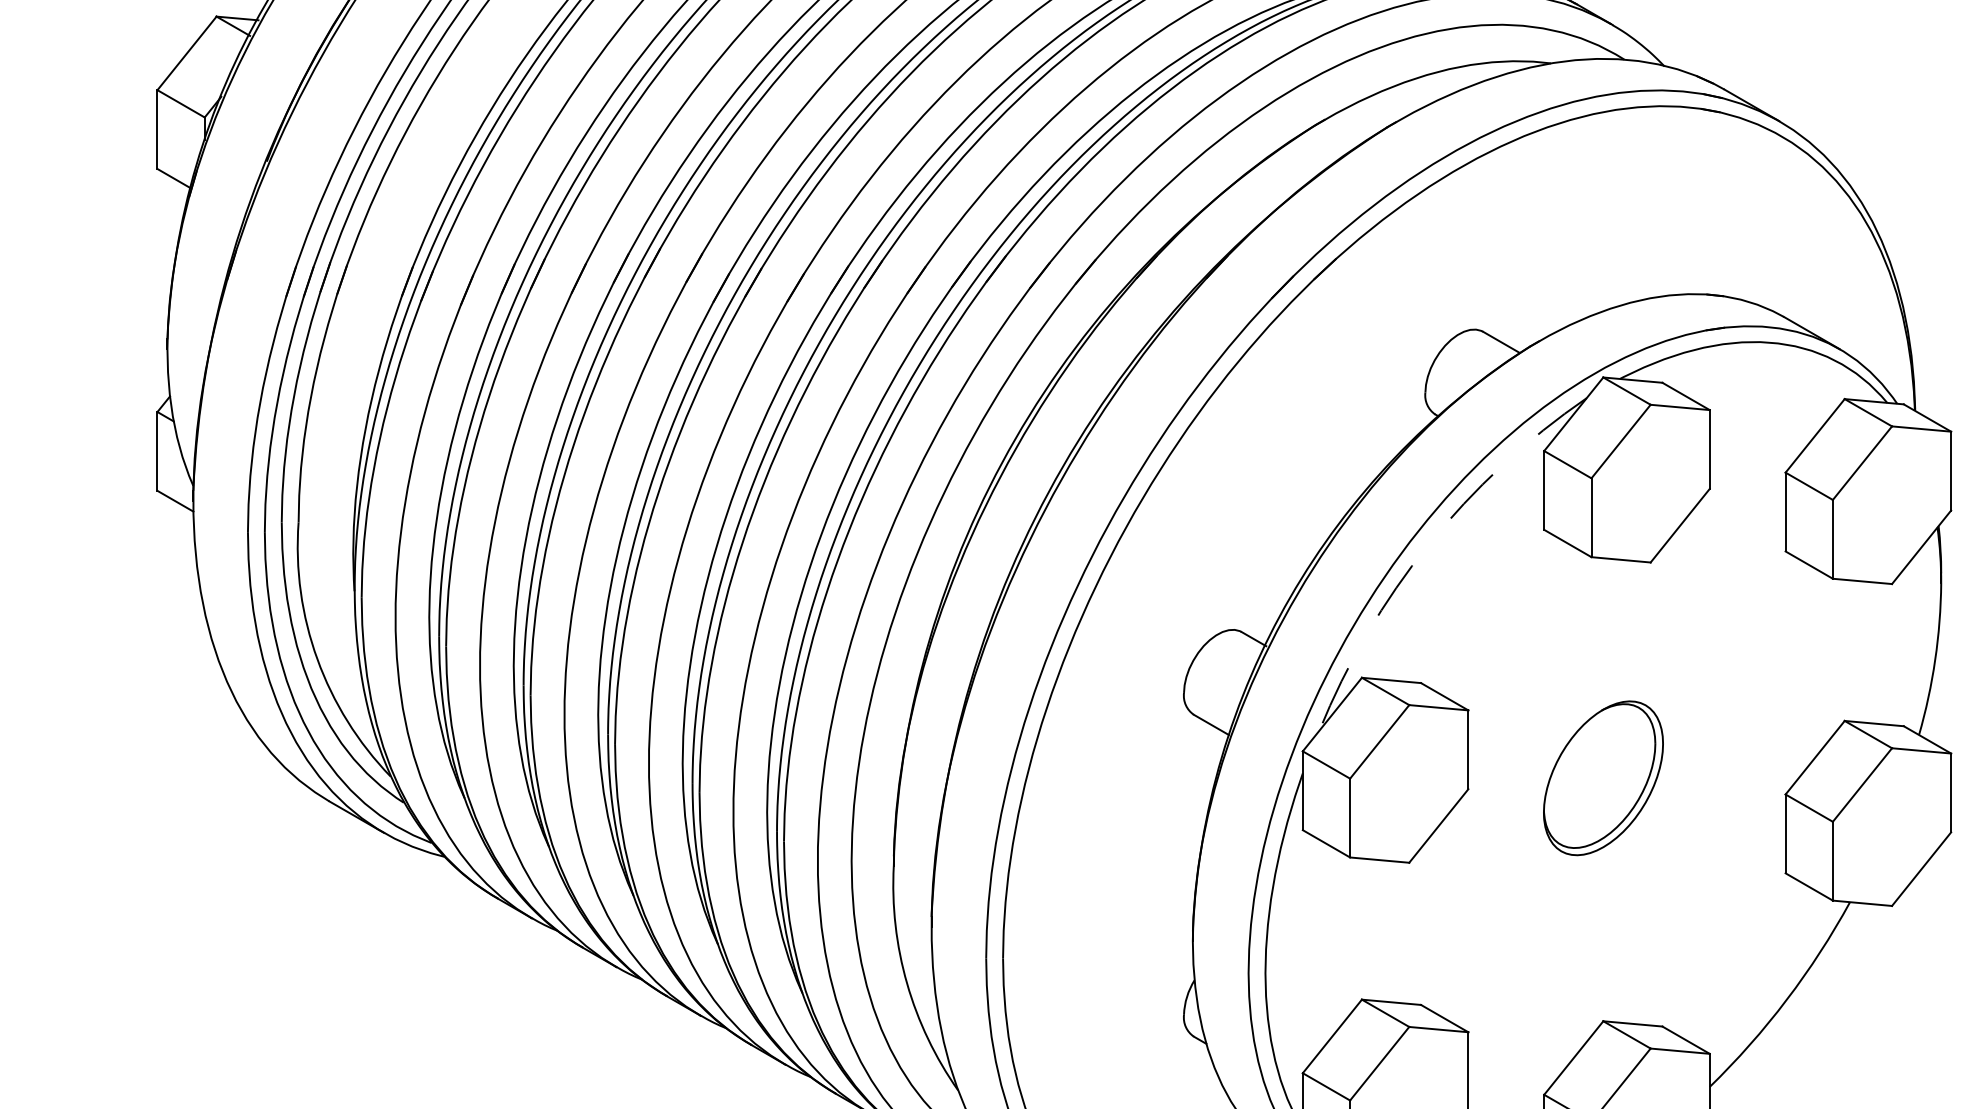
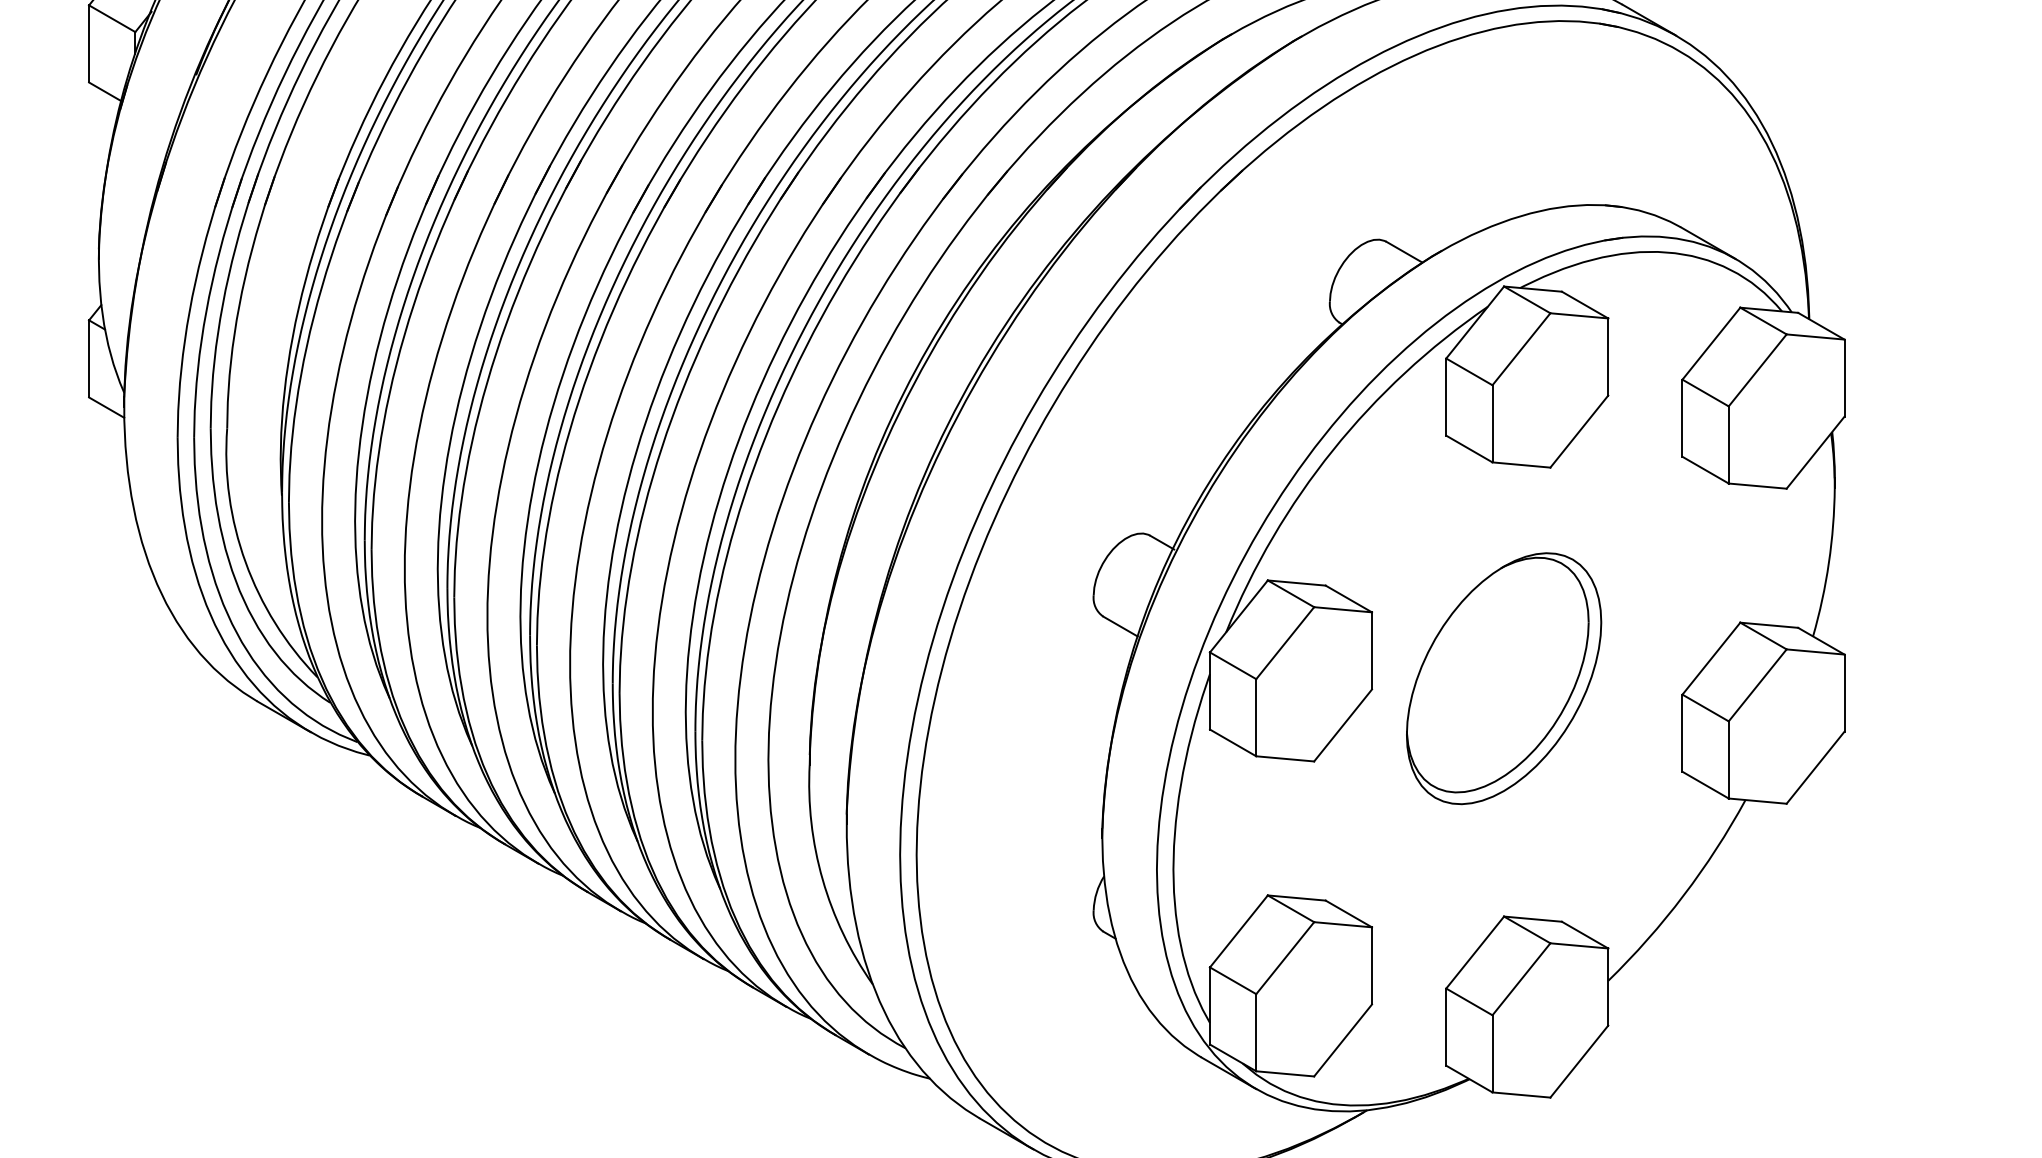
arc: (1429, 545) -> (1333, 450), dashed -> solid
part: (1603, 777) -> (1504, 678), size x1.67

